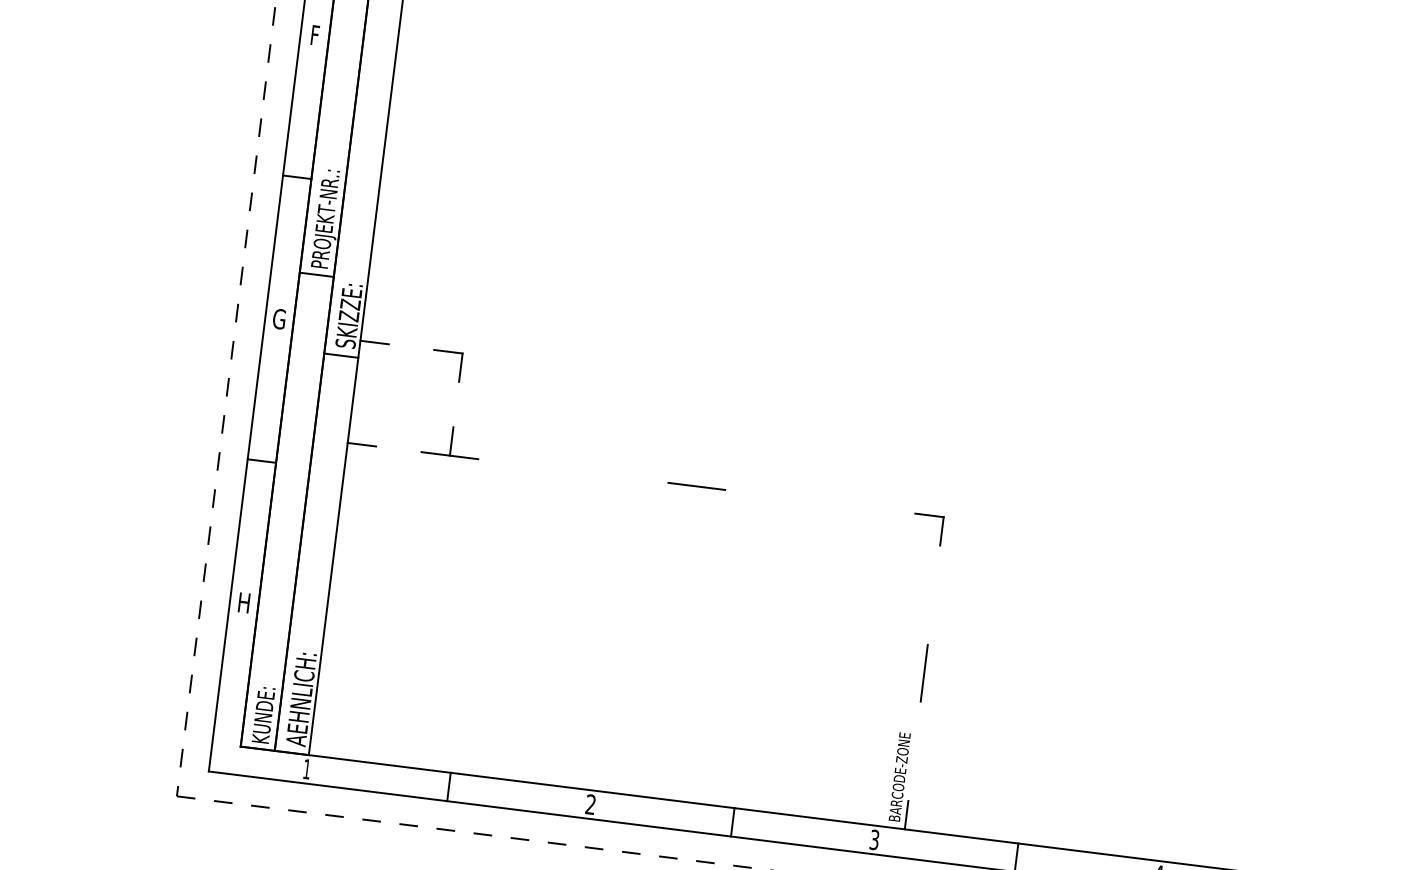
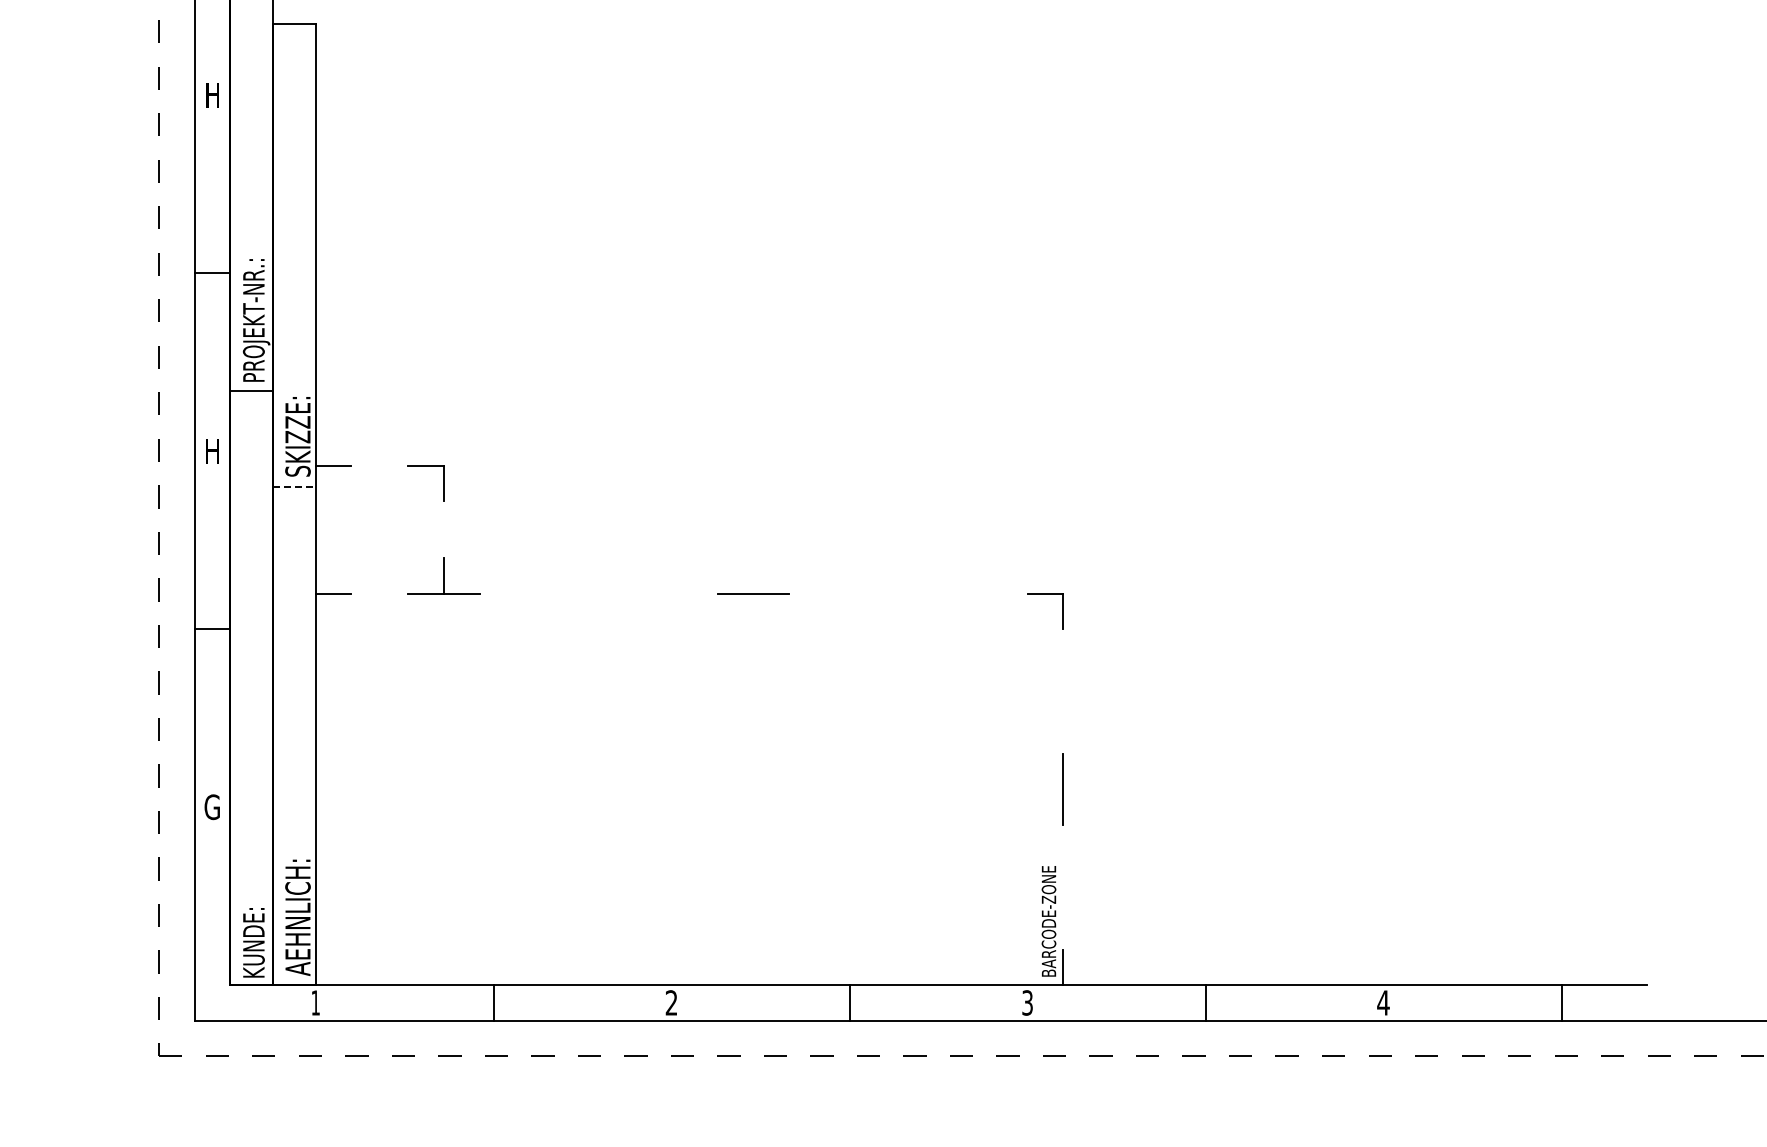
text: (314, 35) -> (212, 95), F -> H
text: (278, 319) -> (211, 451), G -> H
line: (341, 355) -> (294, 486), solid -> dashed
text: (243, 603) -> (211, 807), H -> G

